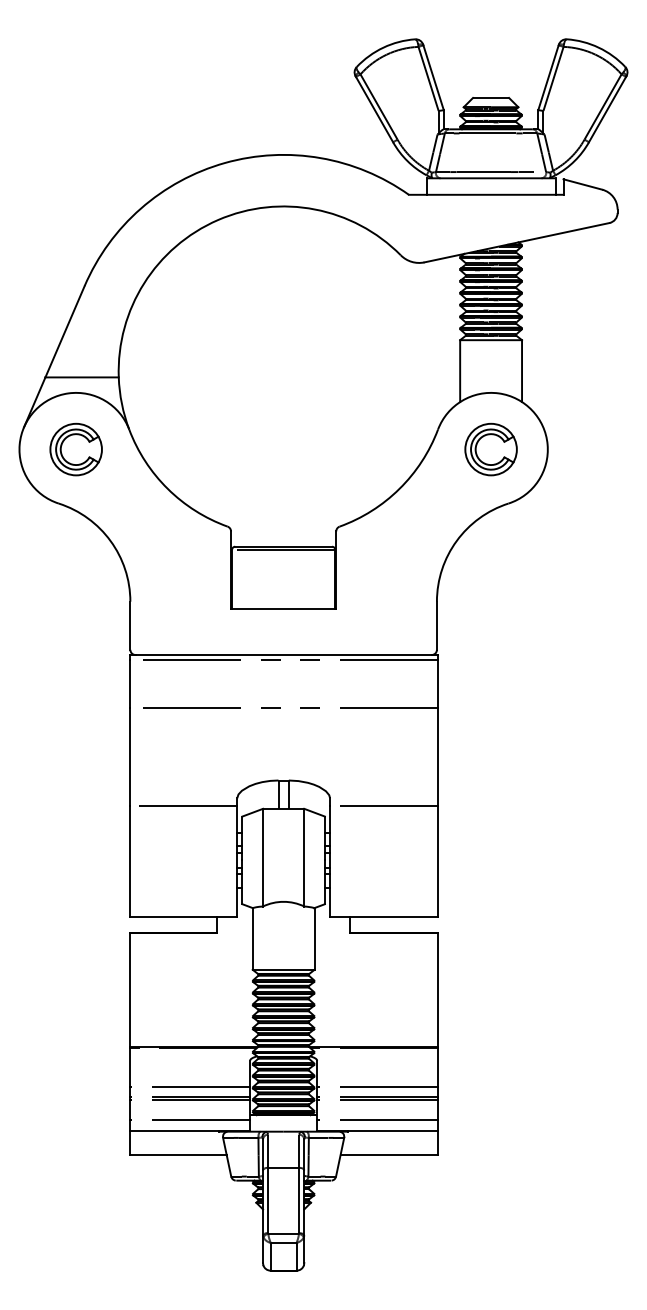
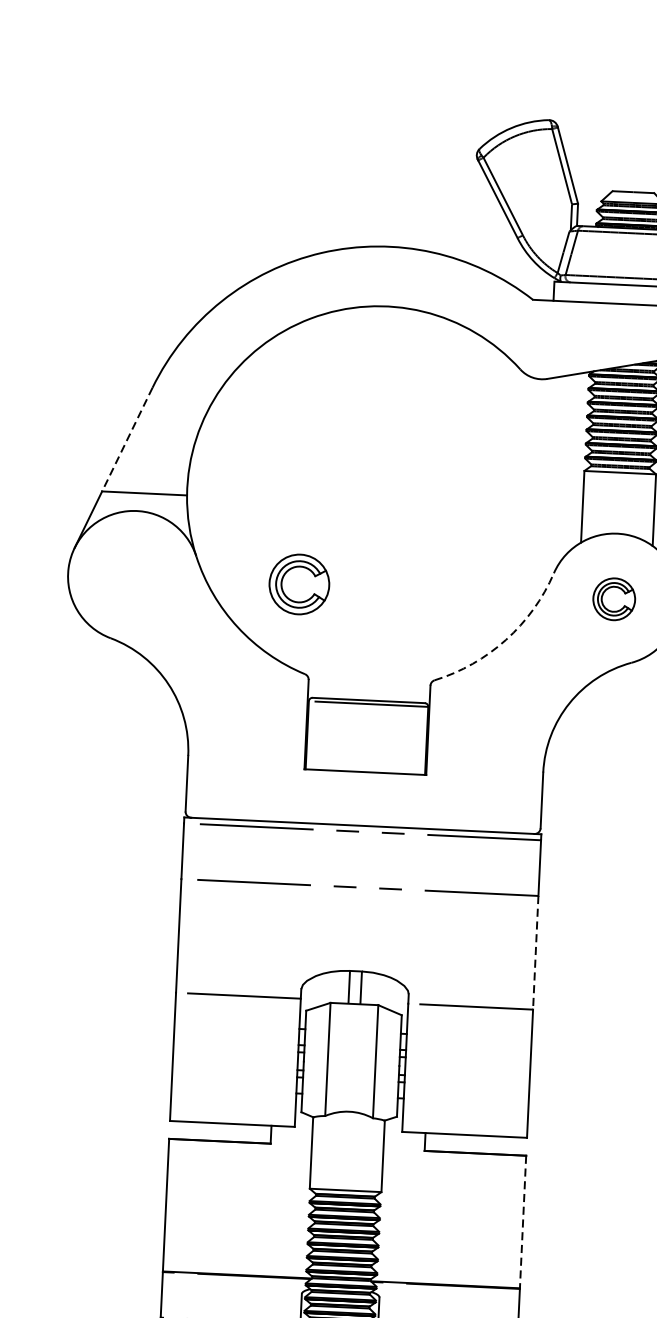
line: (65, 331) -> (127, 439), solid -> dashed
part: (75, 449) -> (298, 584), moved
part: (490, 449) -> (613, 599), size x0.7
arc: (399, 488) -> (506, 639), solid -> dashed
line: (437, 757) -> (535, 952), solid -> dashed
line: (437, 990) -> (522, 1222), solid -> dashed

